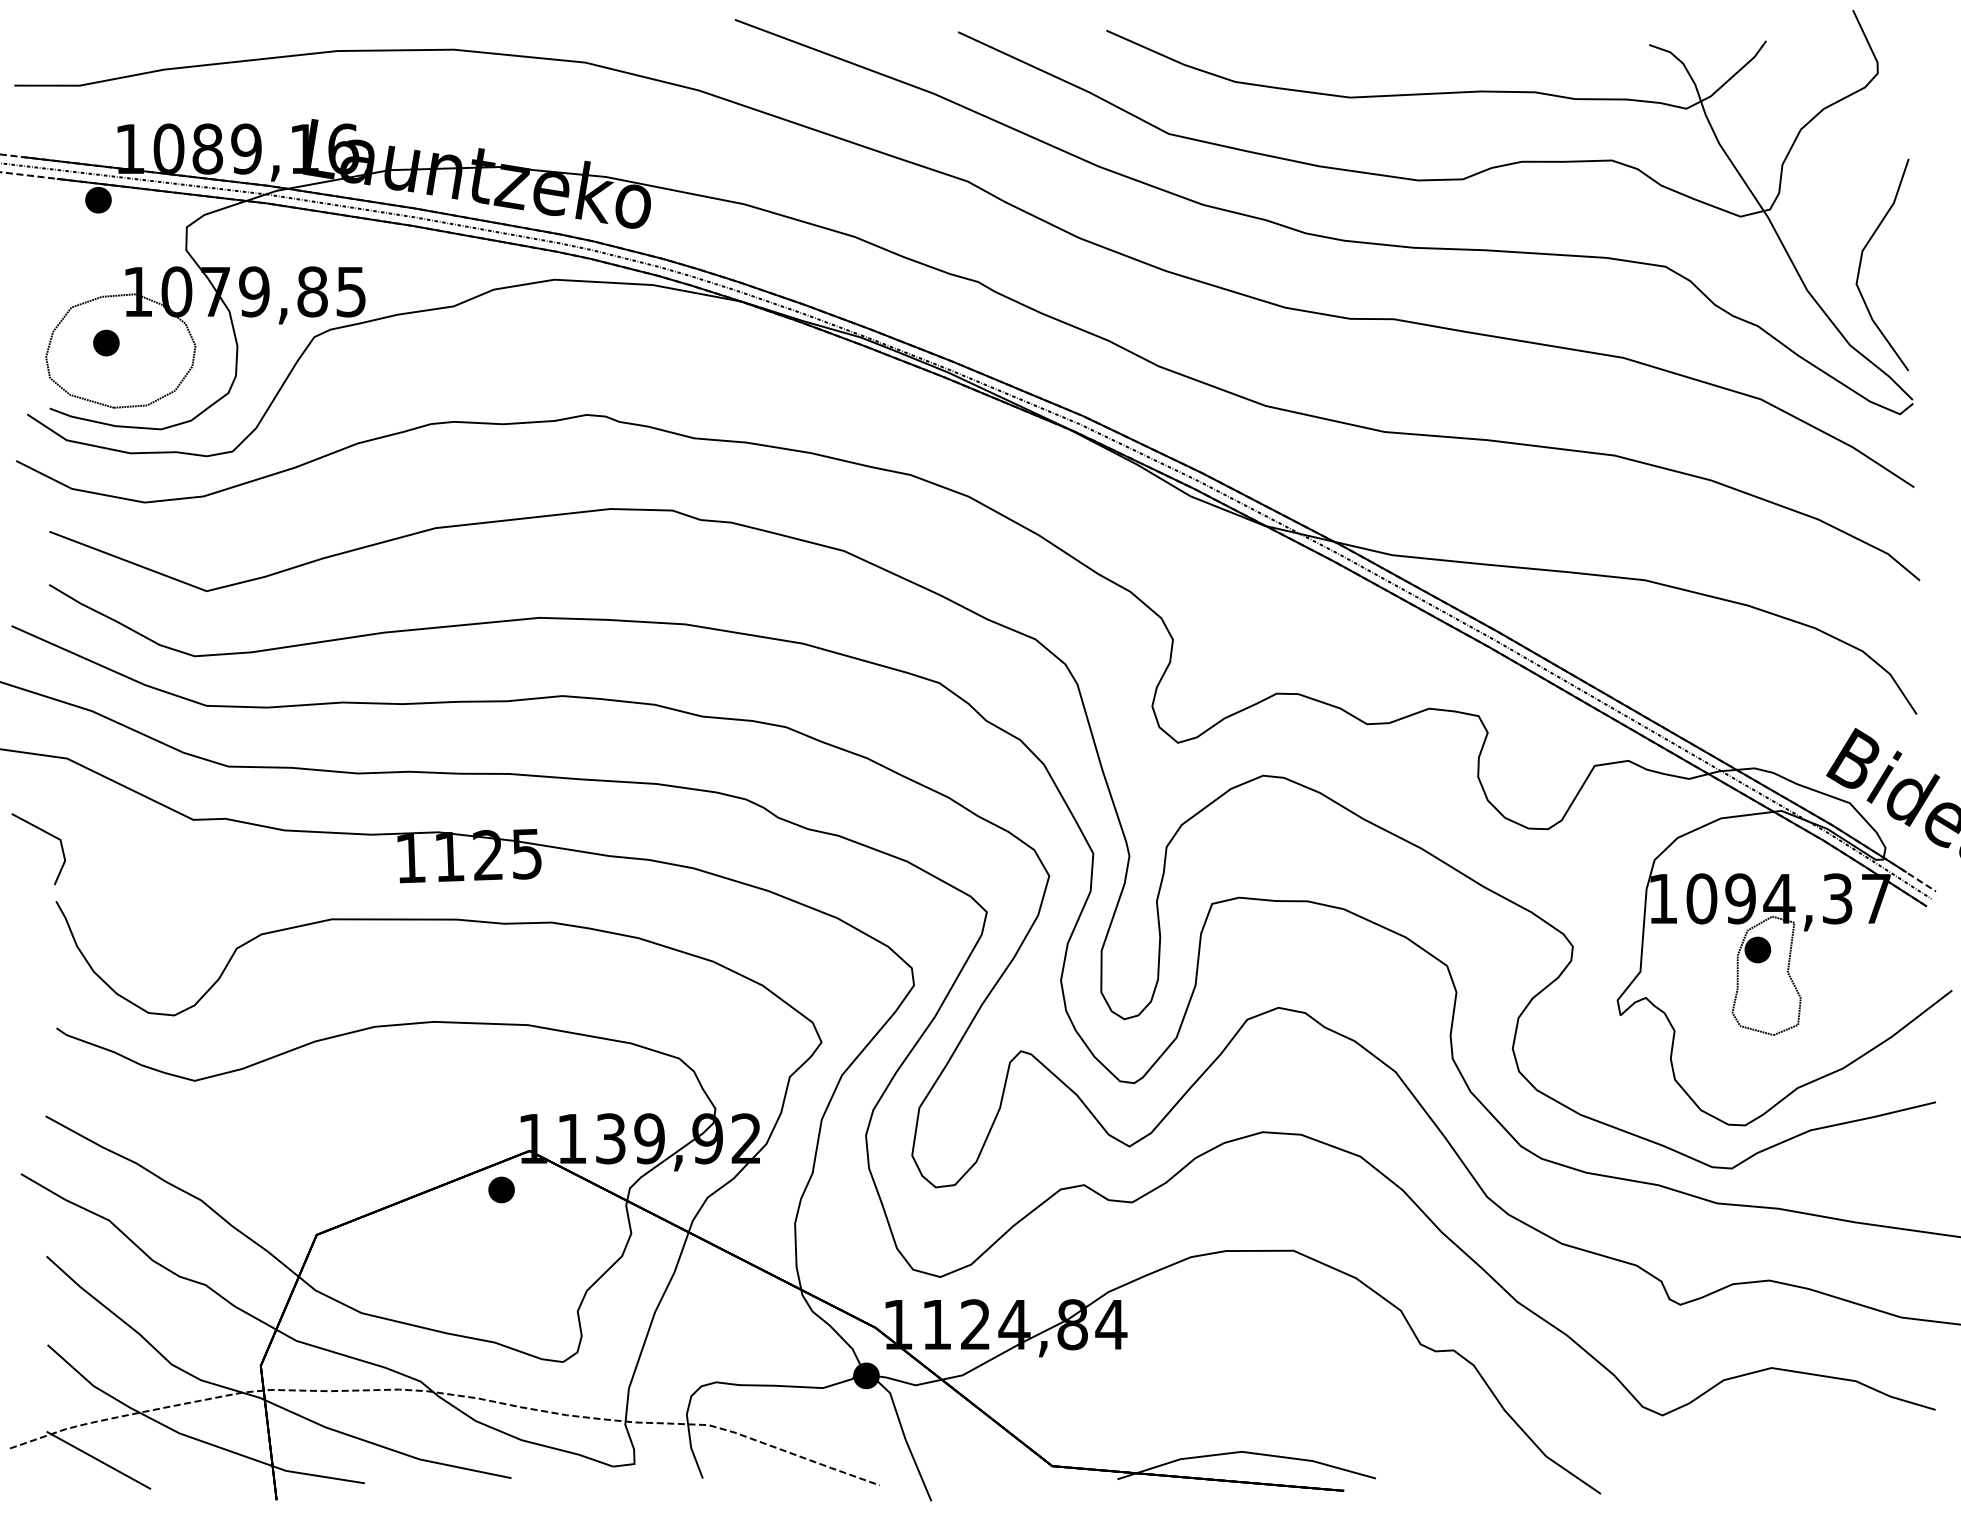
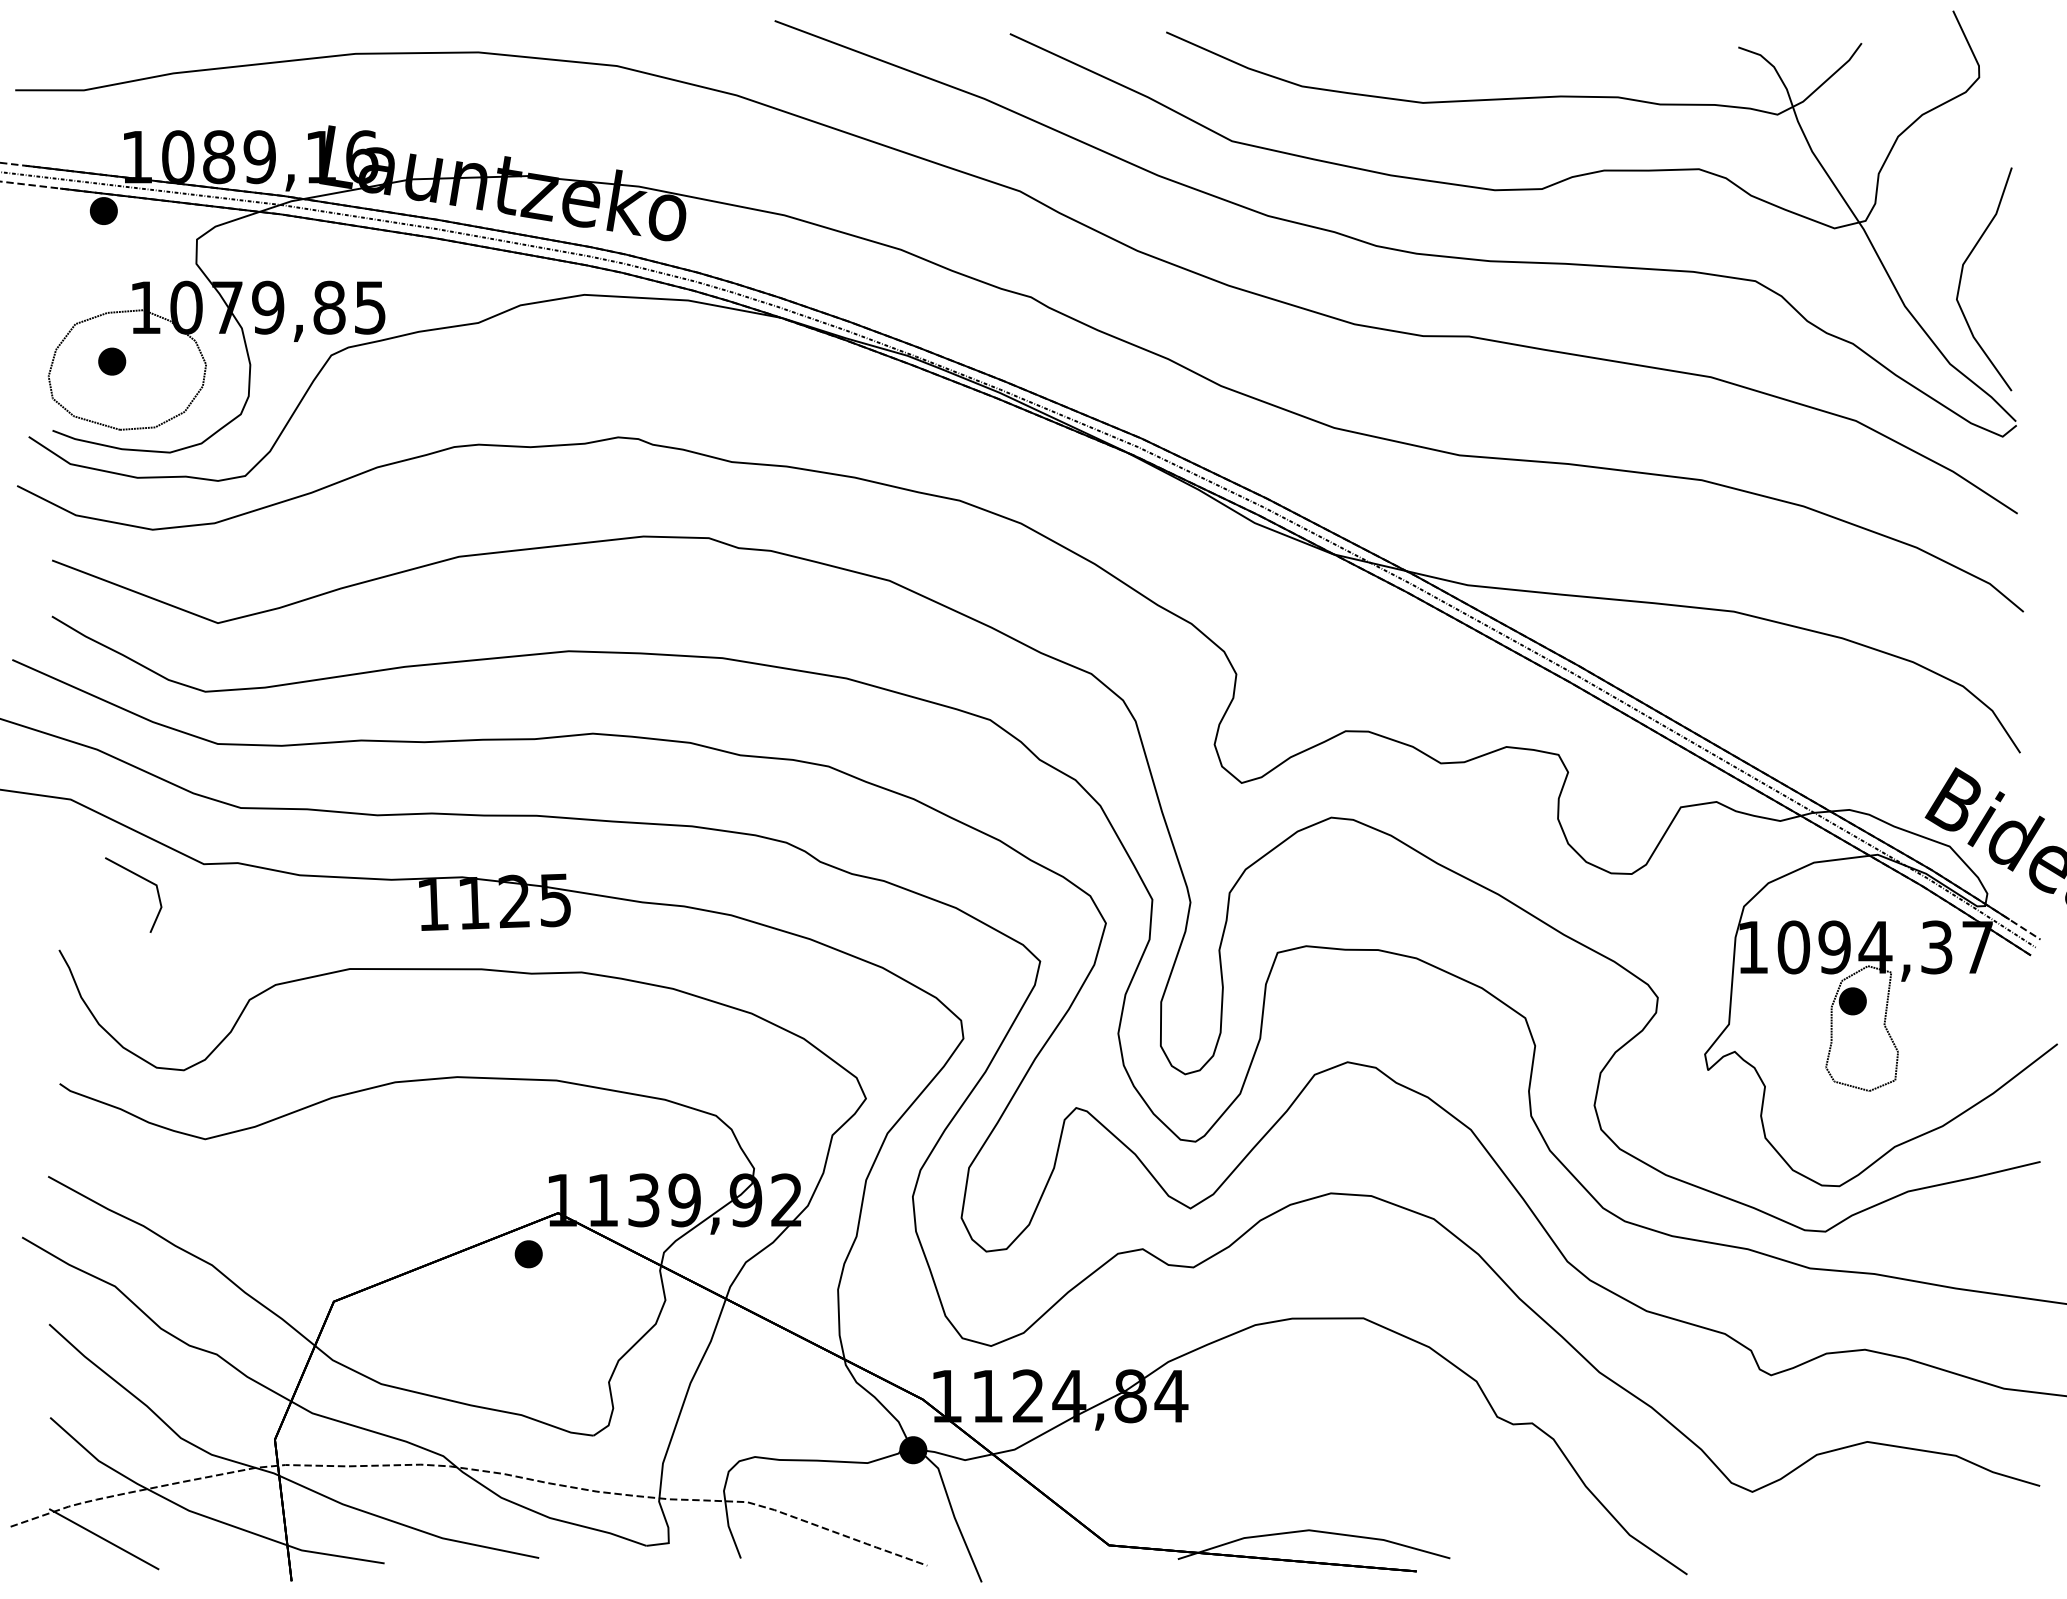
line: (49, 835) -> (144, 880), moved

